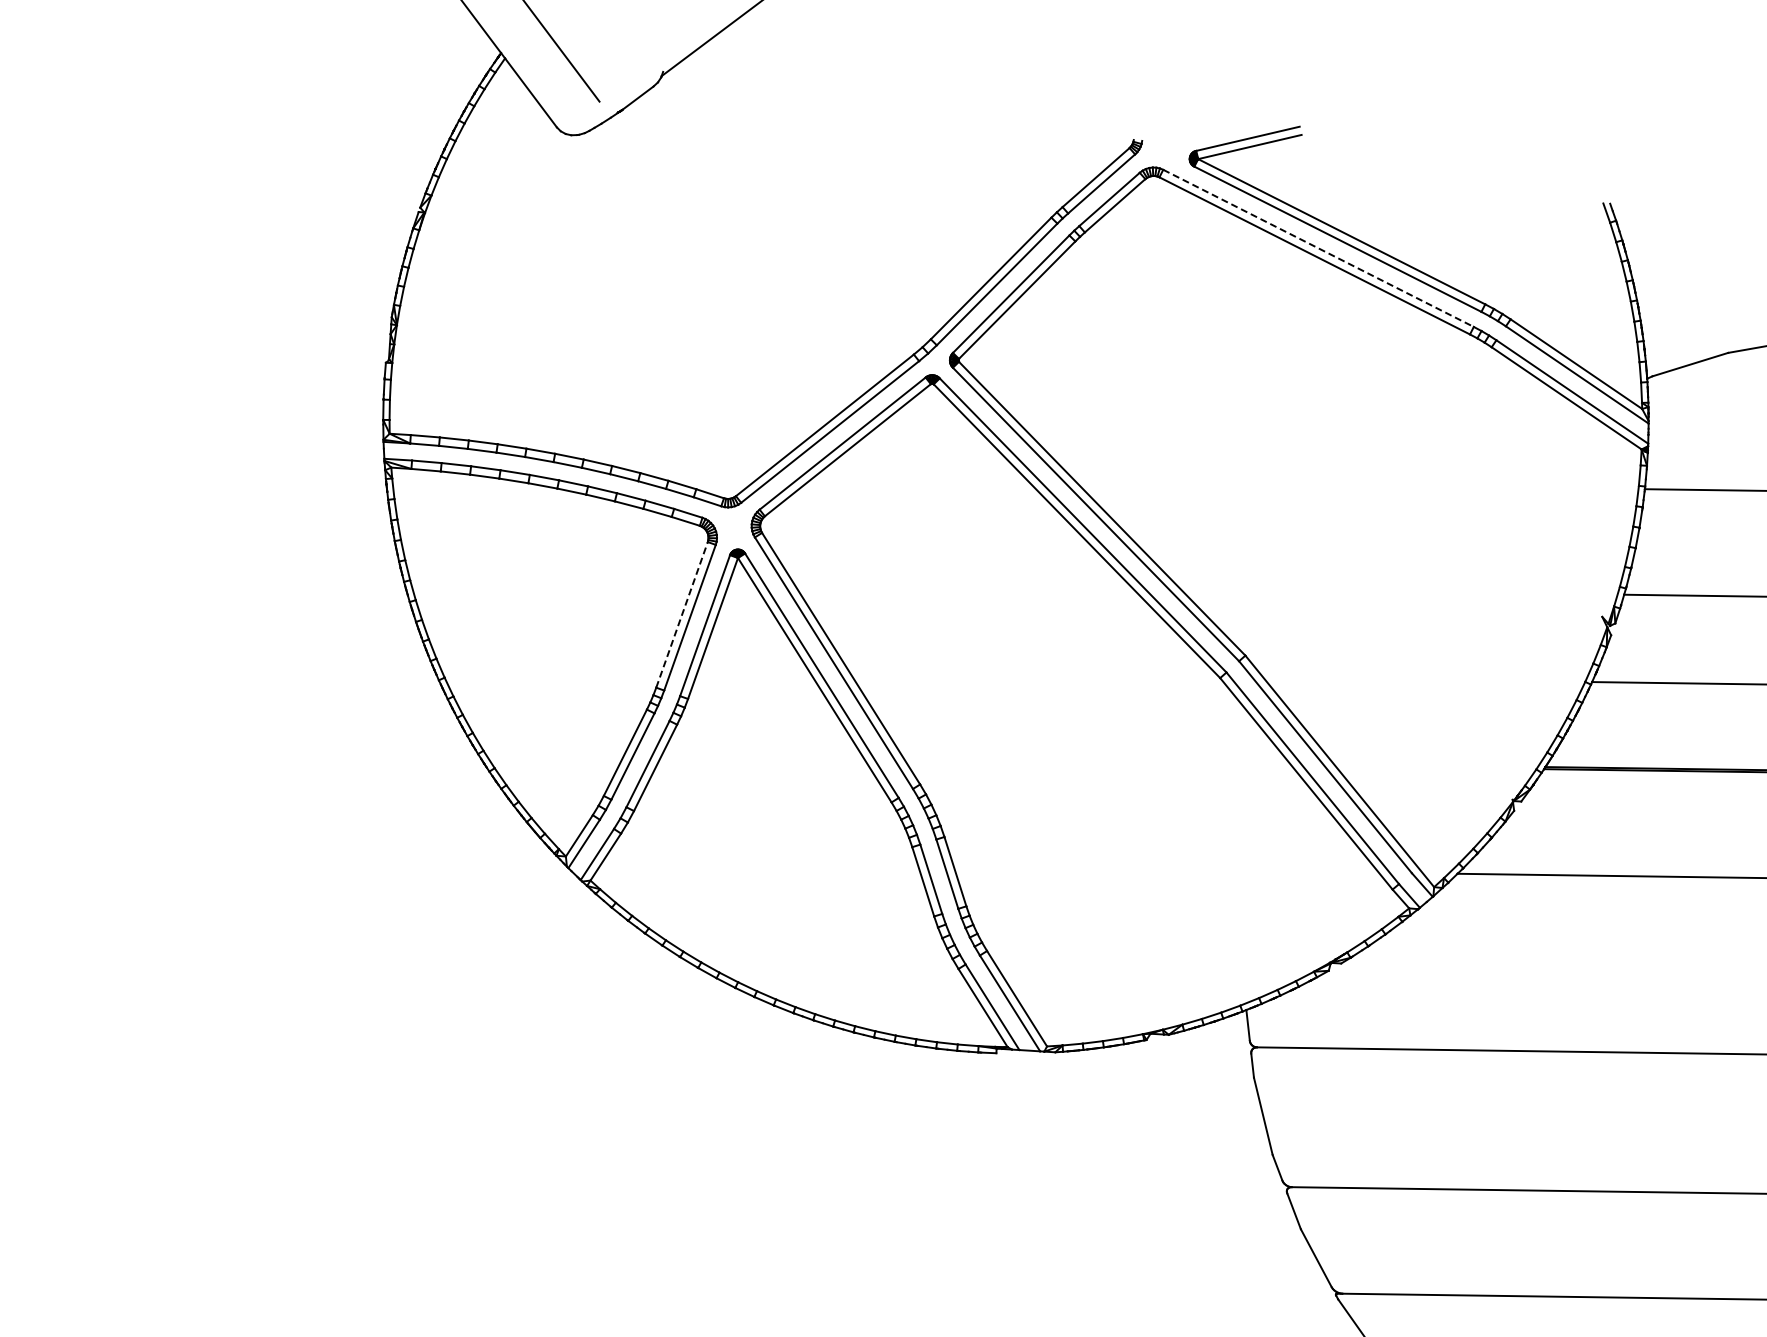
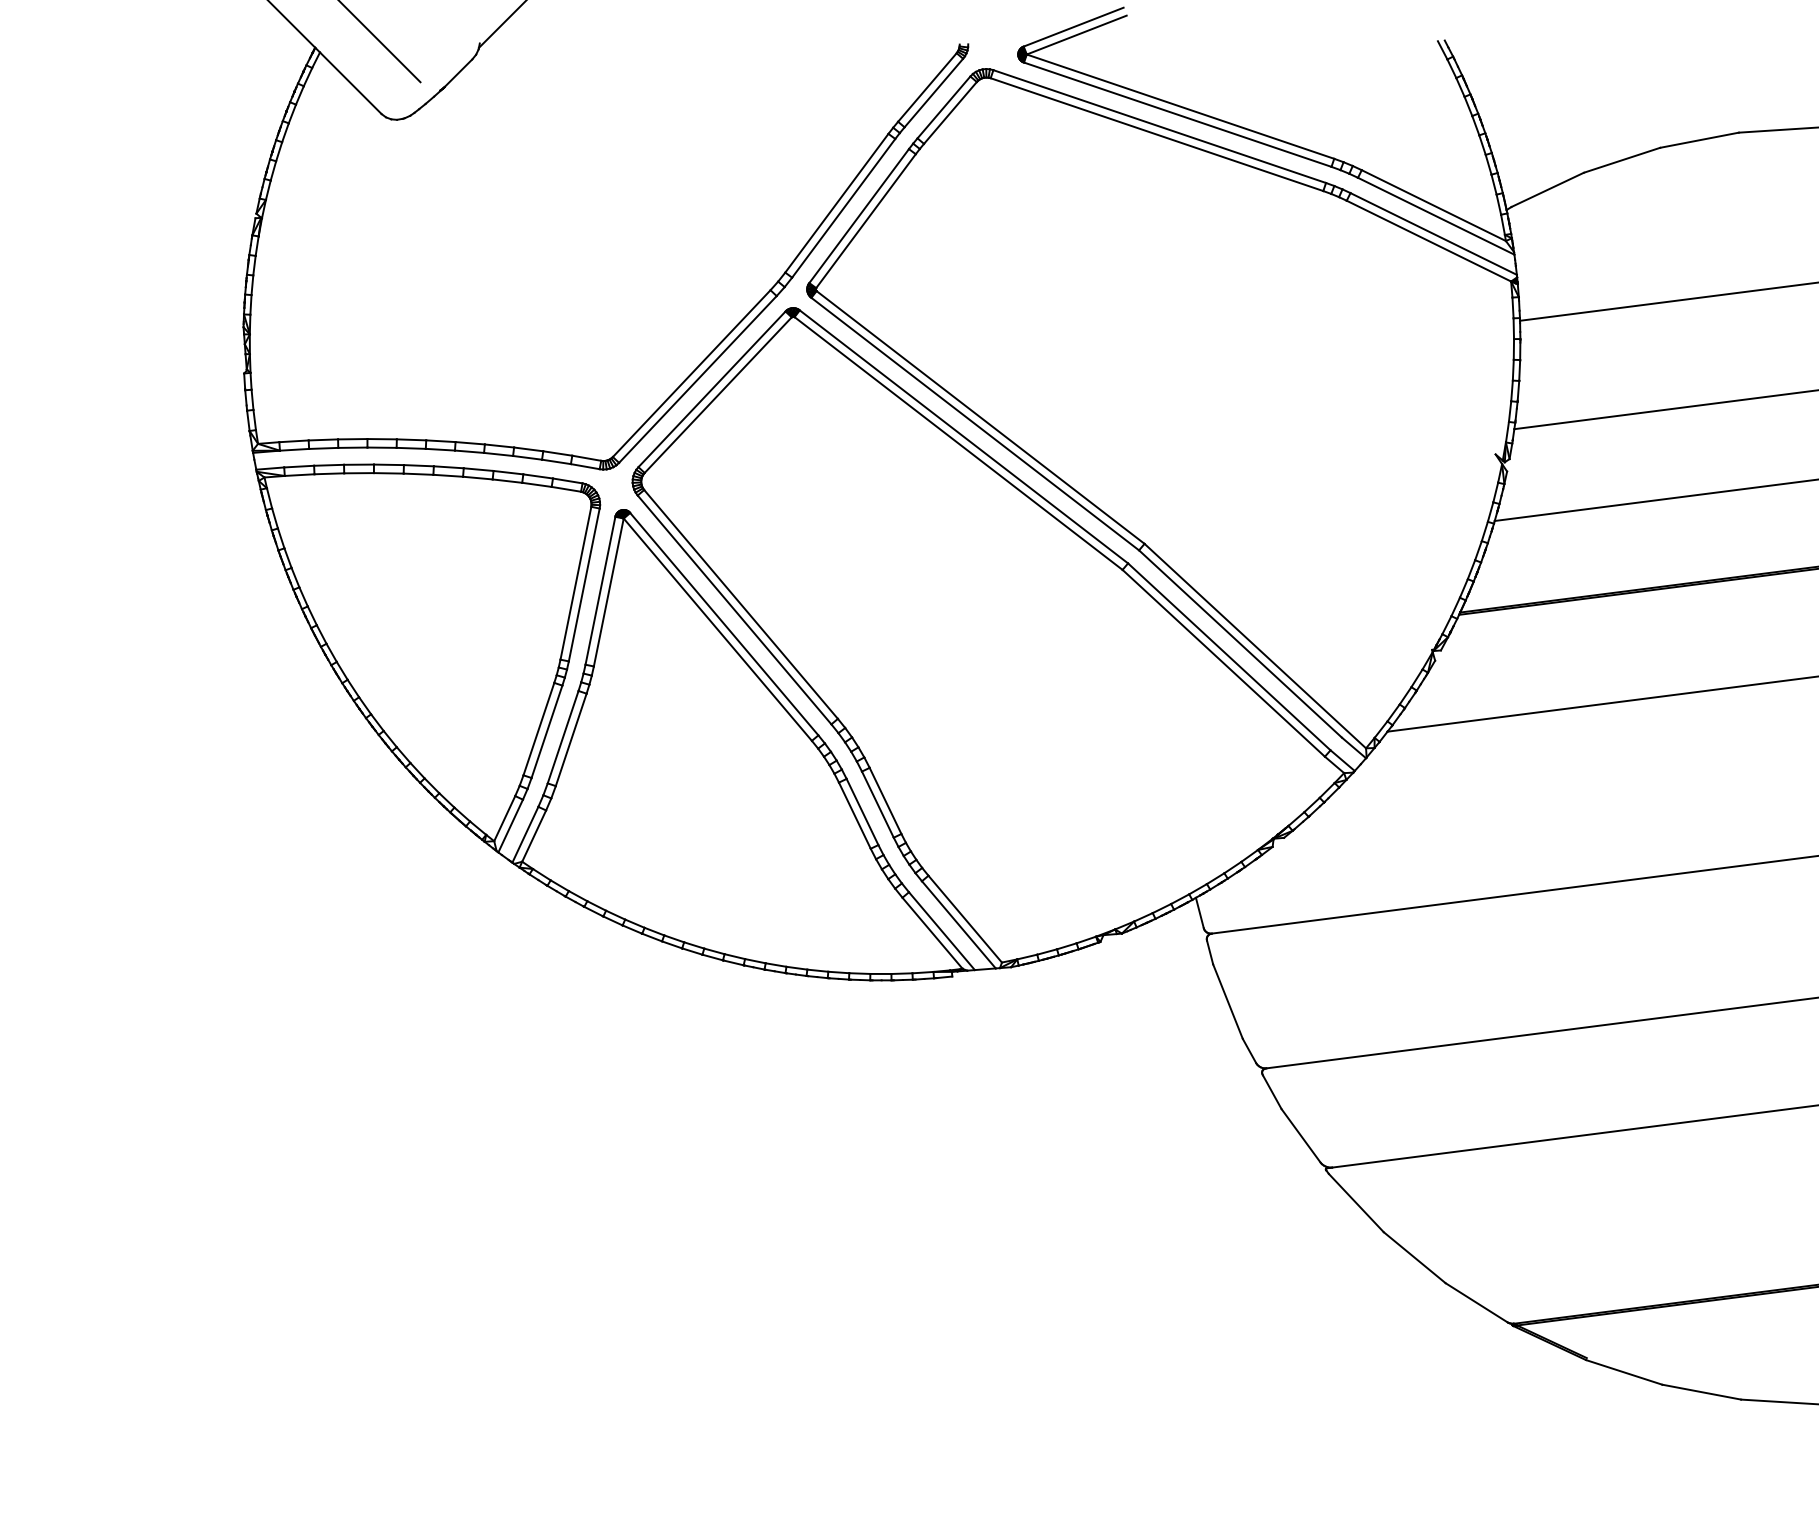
line: (1318, 248) -> (1159, 126), dashed -> solid
line: (681, 615) -> (575, 583), dashed -> solid

